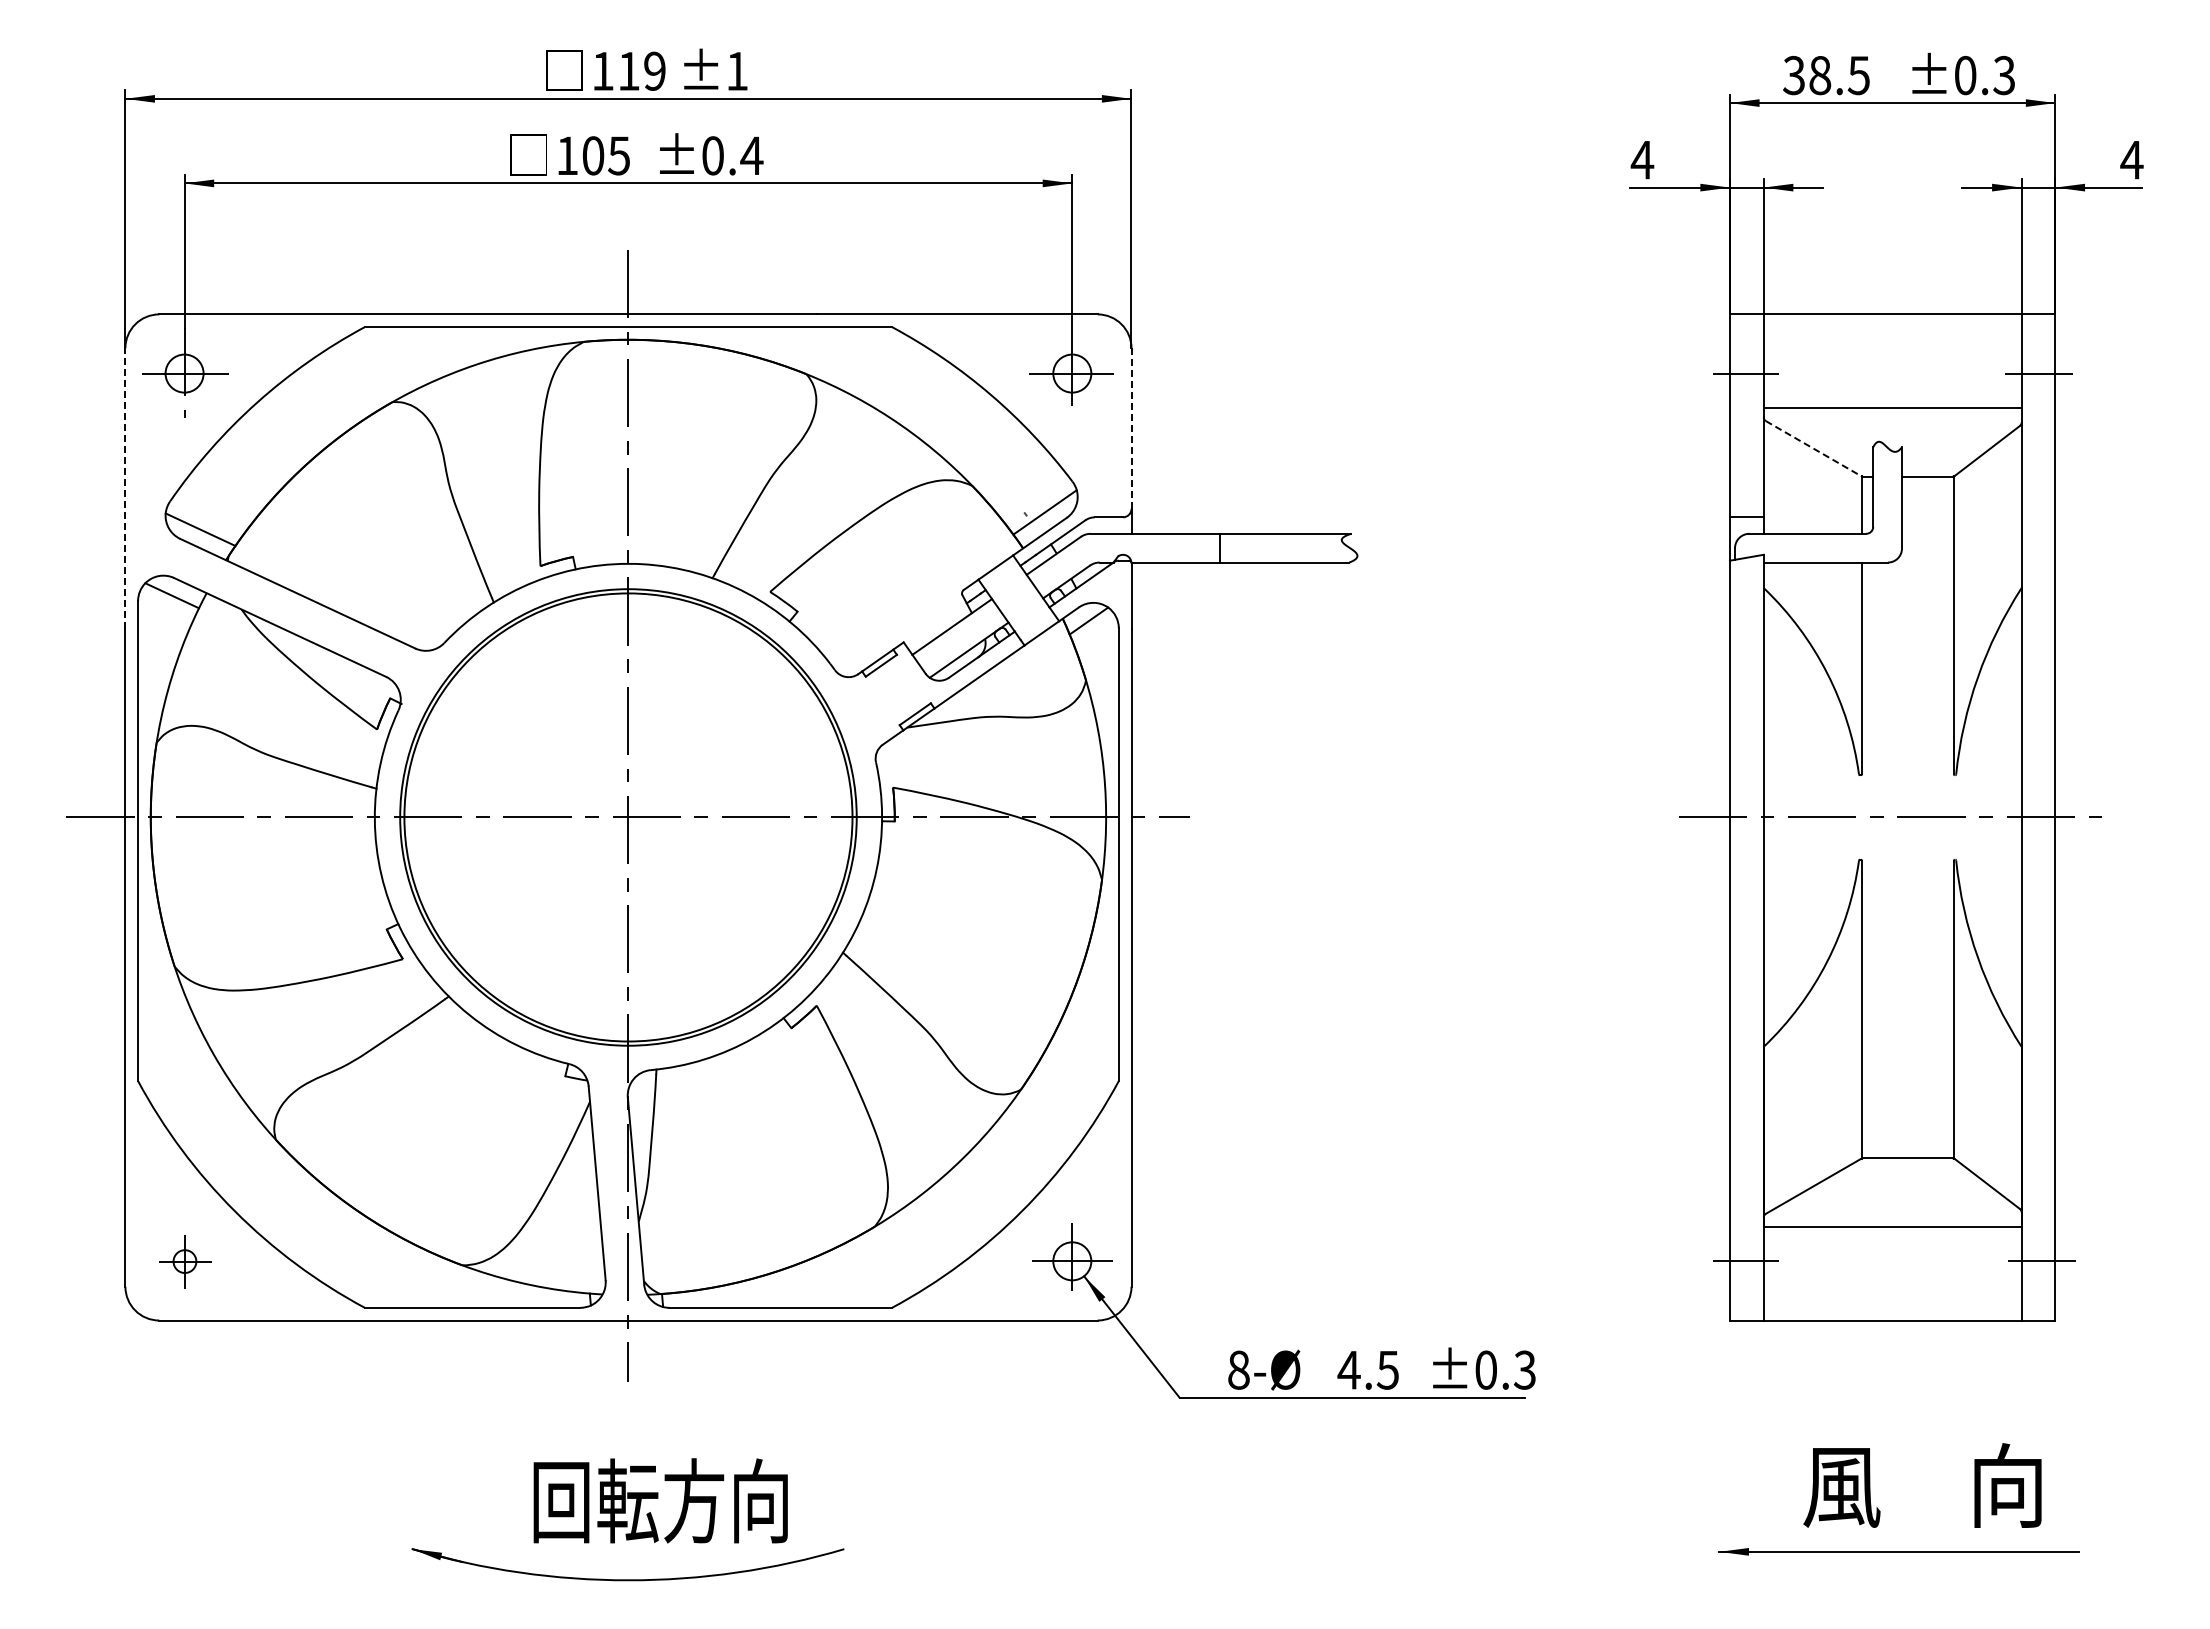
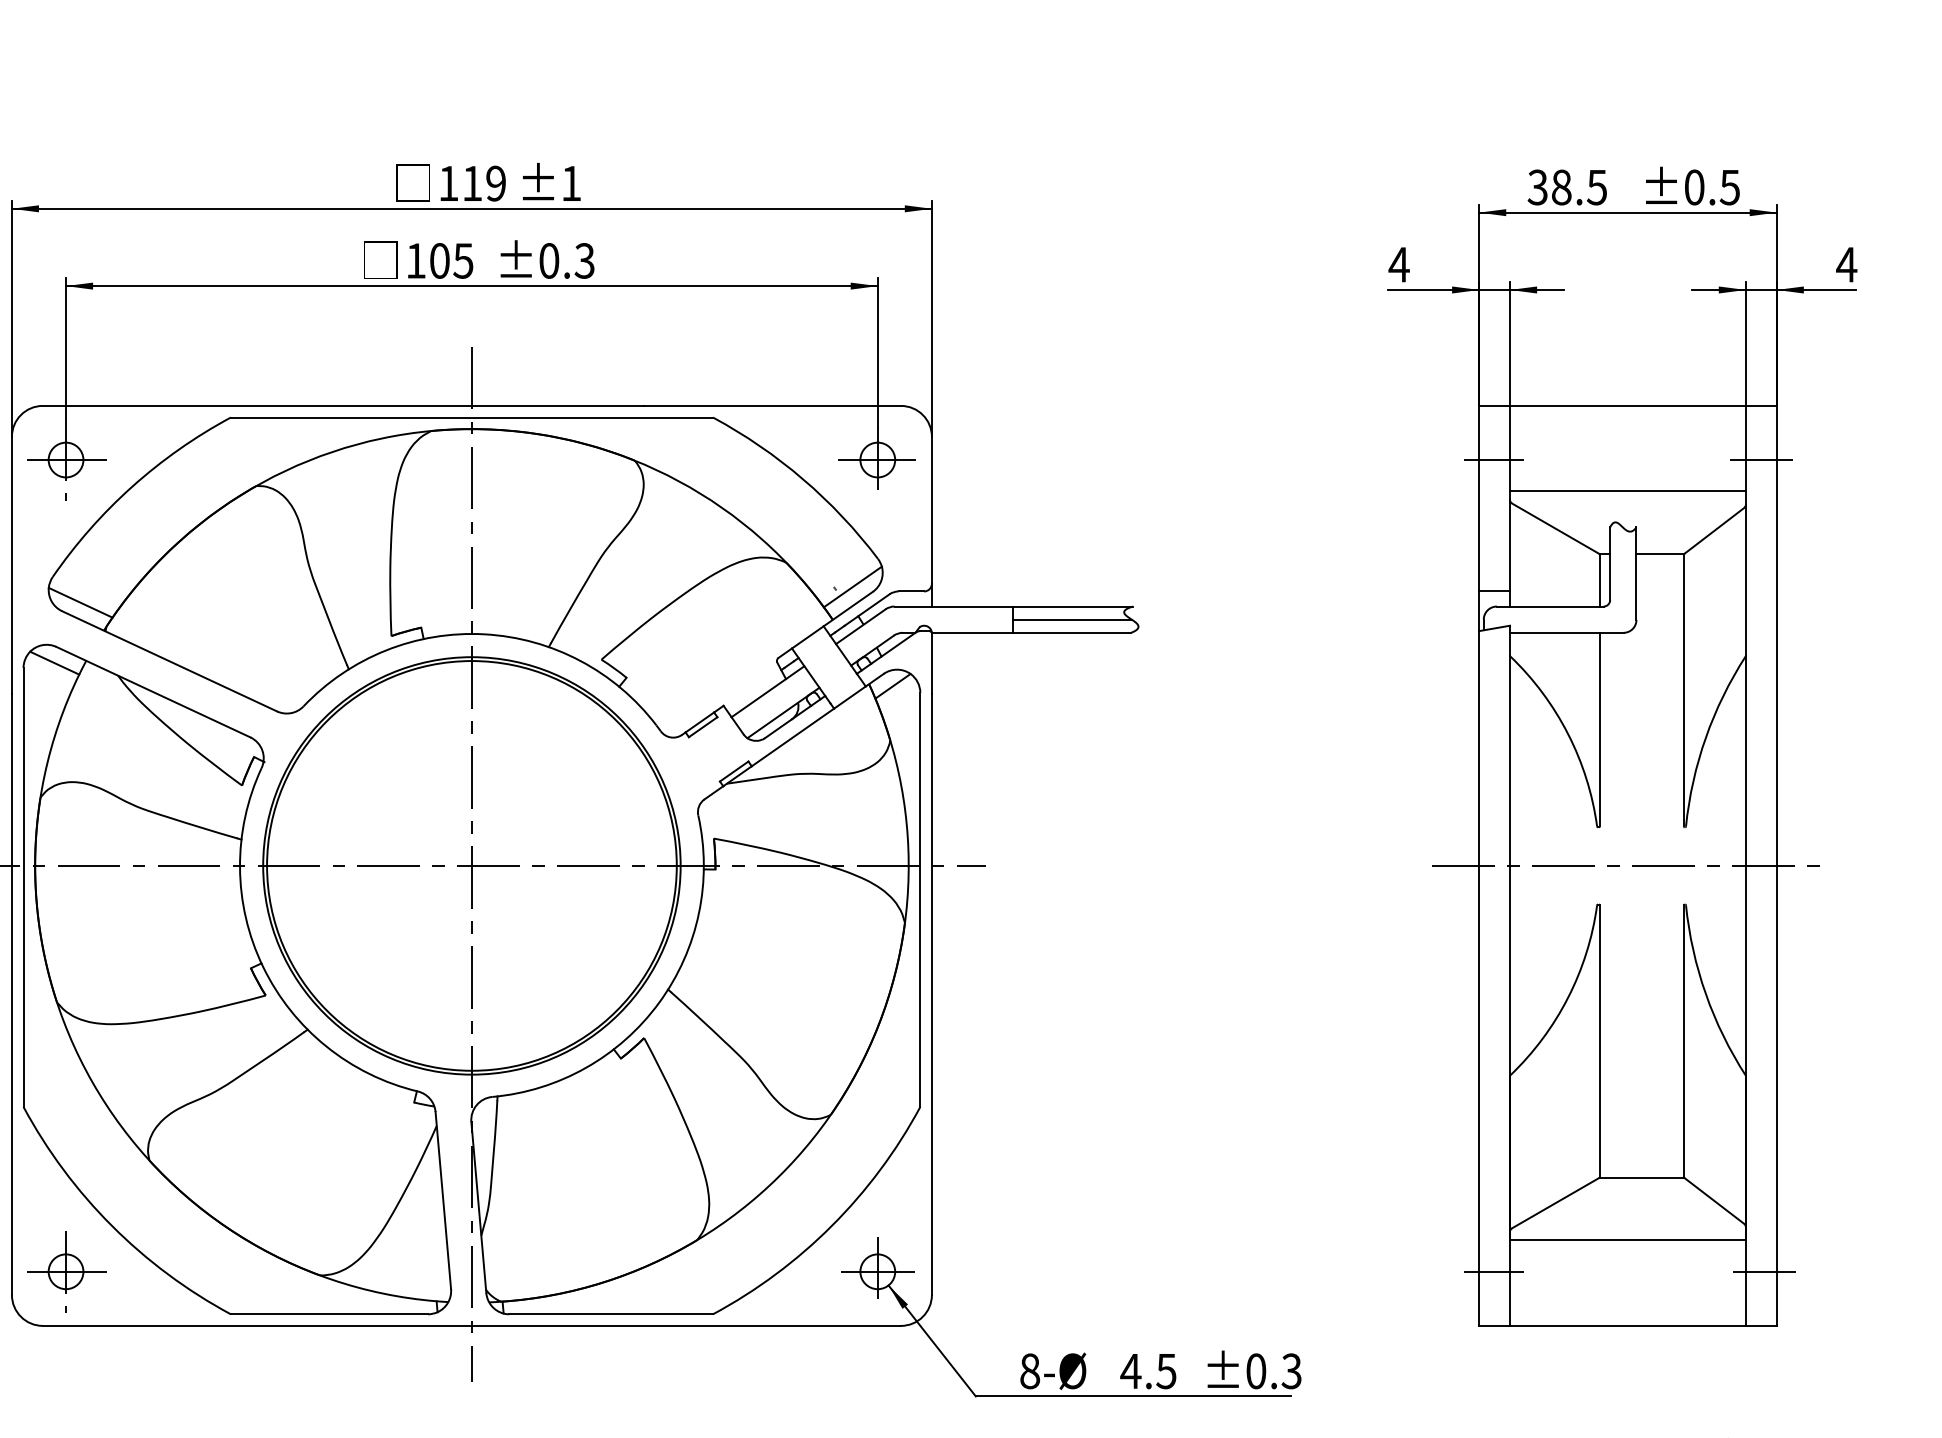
text: (2003, 74) -> (1729, 186), ±0.3 -> ±0.5
text: (751, 155) -> (584, 260), ±0.4 -> ±0.3
line: (1131, 429) -> (931, 511), dashed -> solid
line: (1813, 448) -> (1555, 528), dashed -> solid
line: (125, 488) -> (12, 565), dashed -> solid
line: (1285, 548) -> (1072, 619), added
part: (185, 1261) -> (66, 1271), size x1.67

